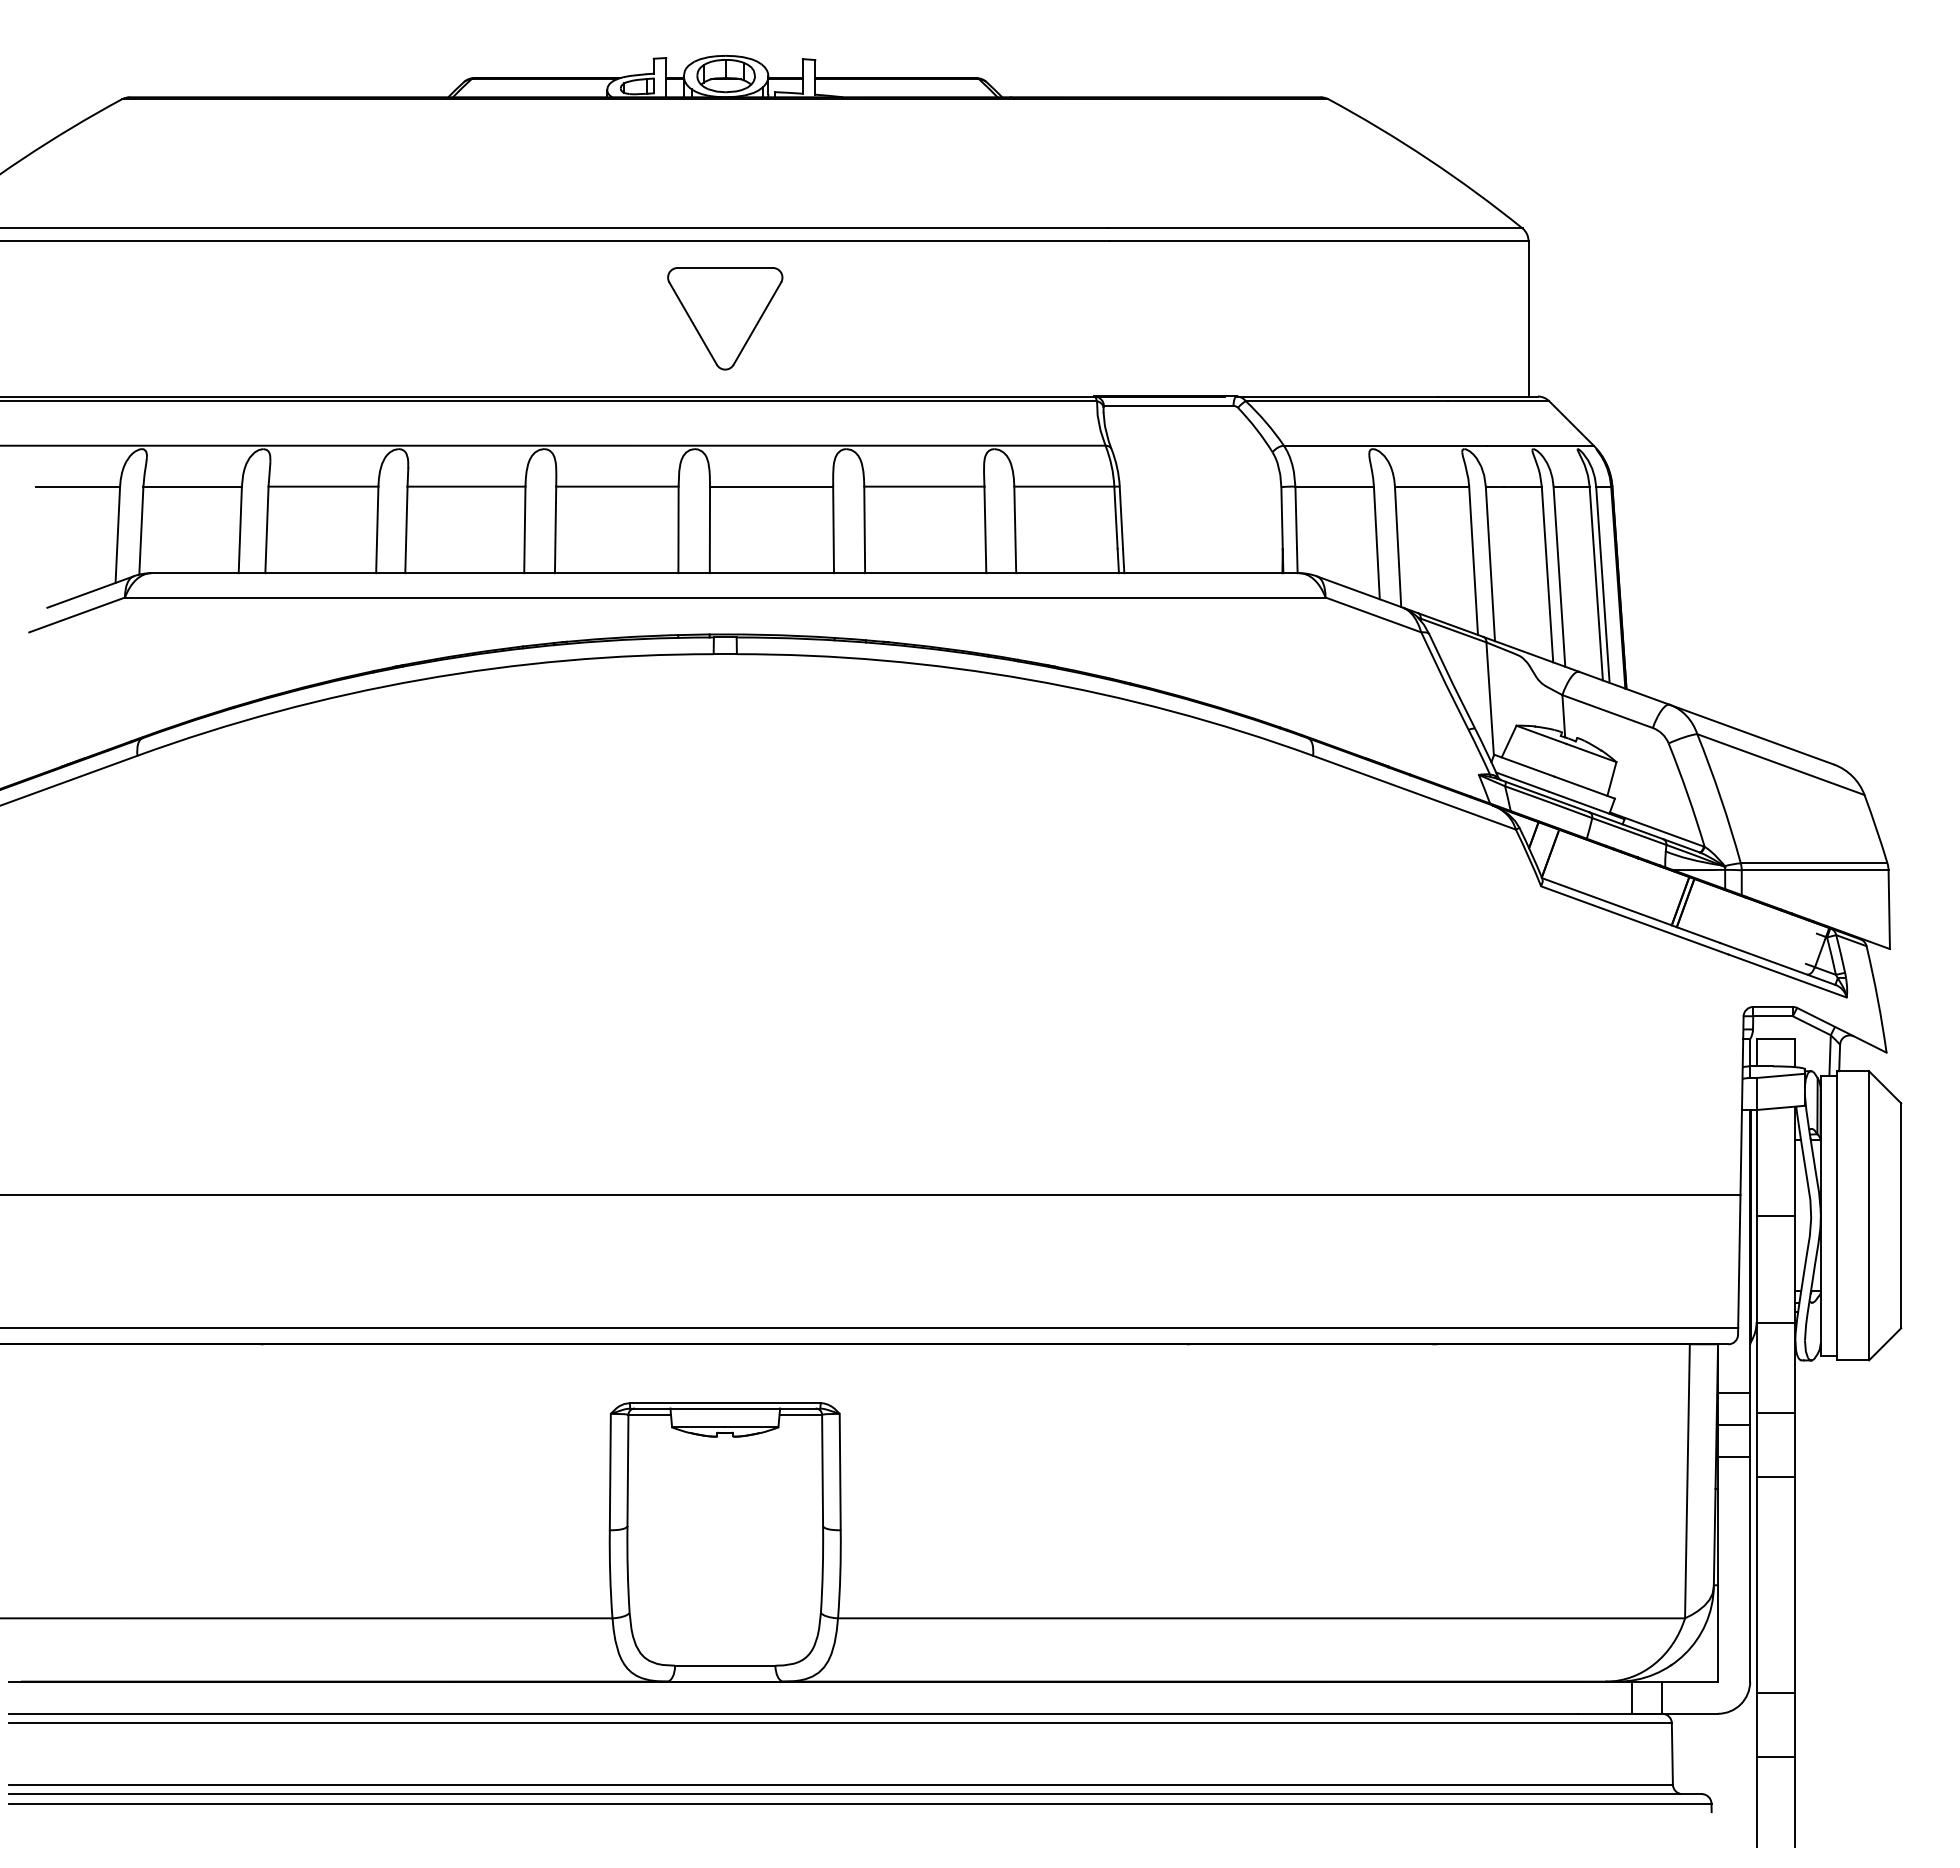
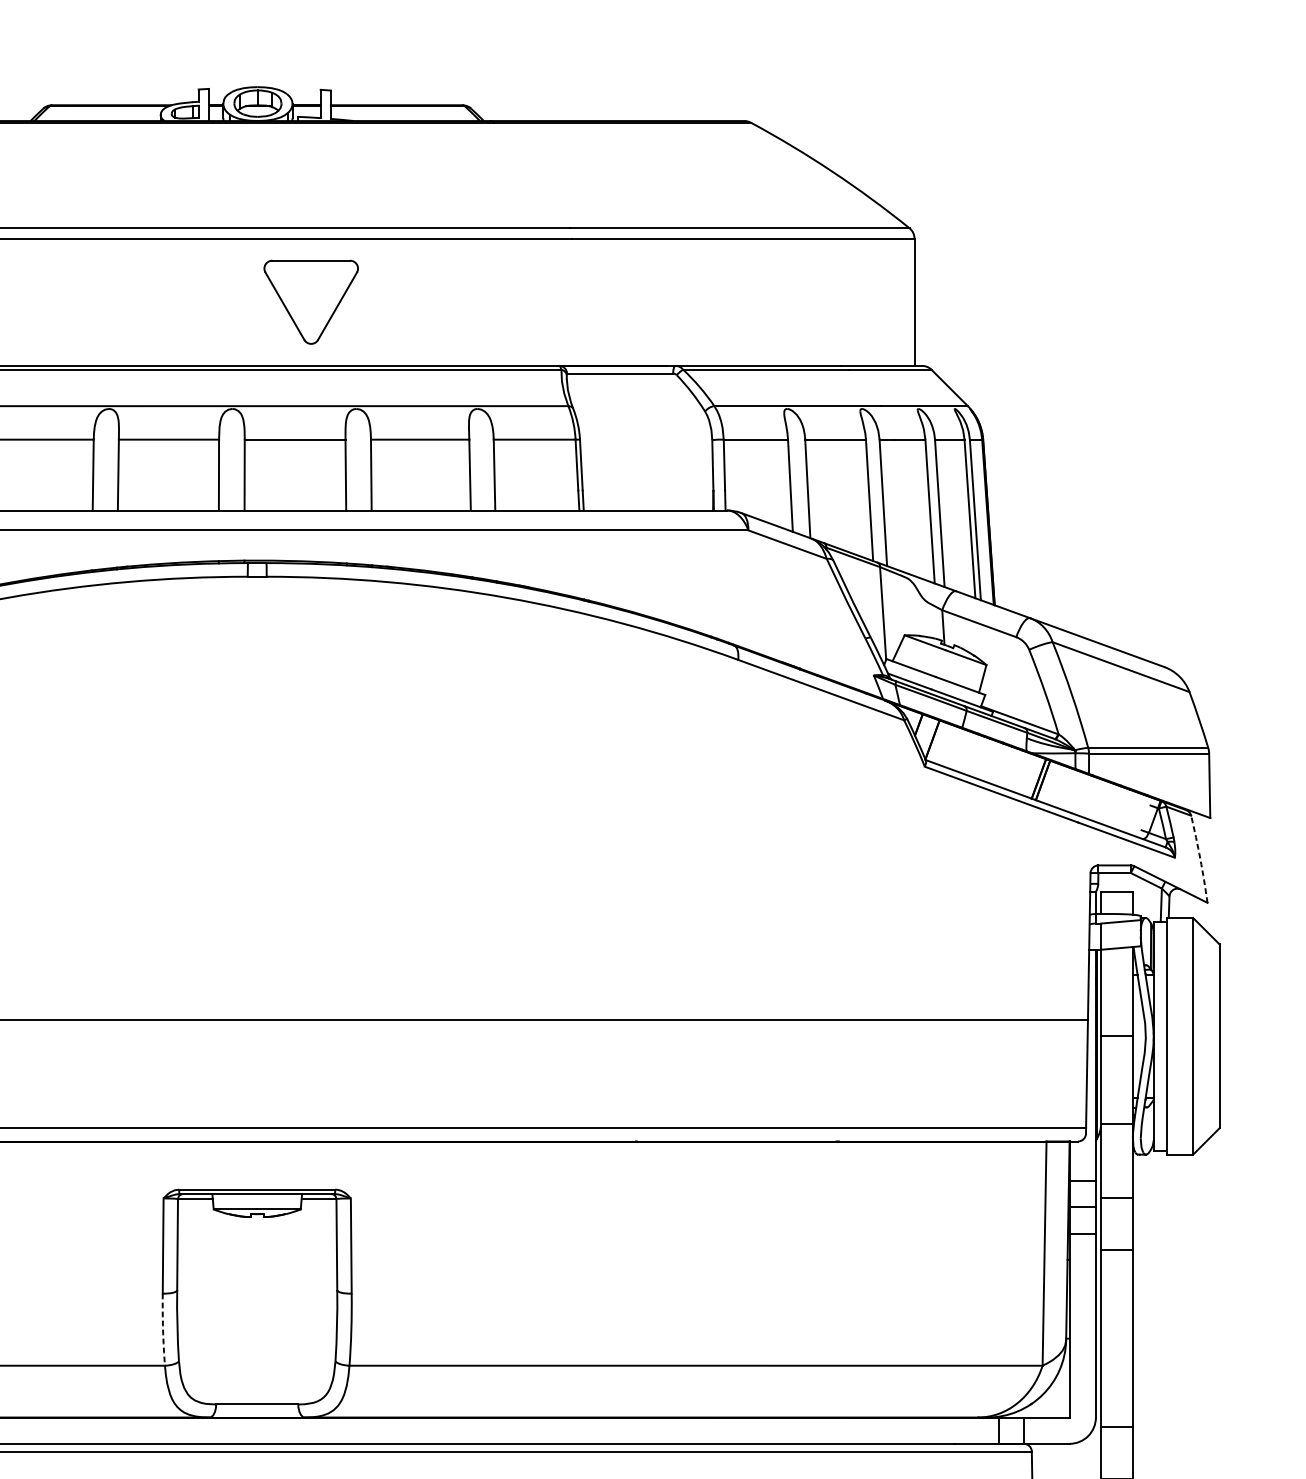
part: (725, 318) -> (311, 302), moved
arc: (1877, 999) -> (1200, 859), solid -> dashed
arc: (610, 1574) -> (163, 1329), solid -> dashed

